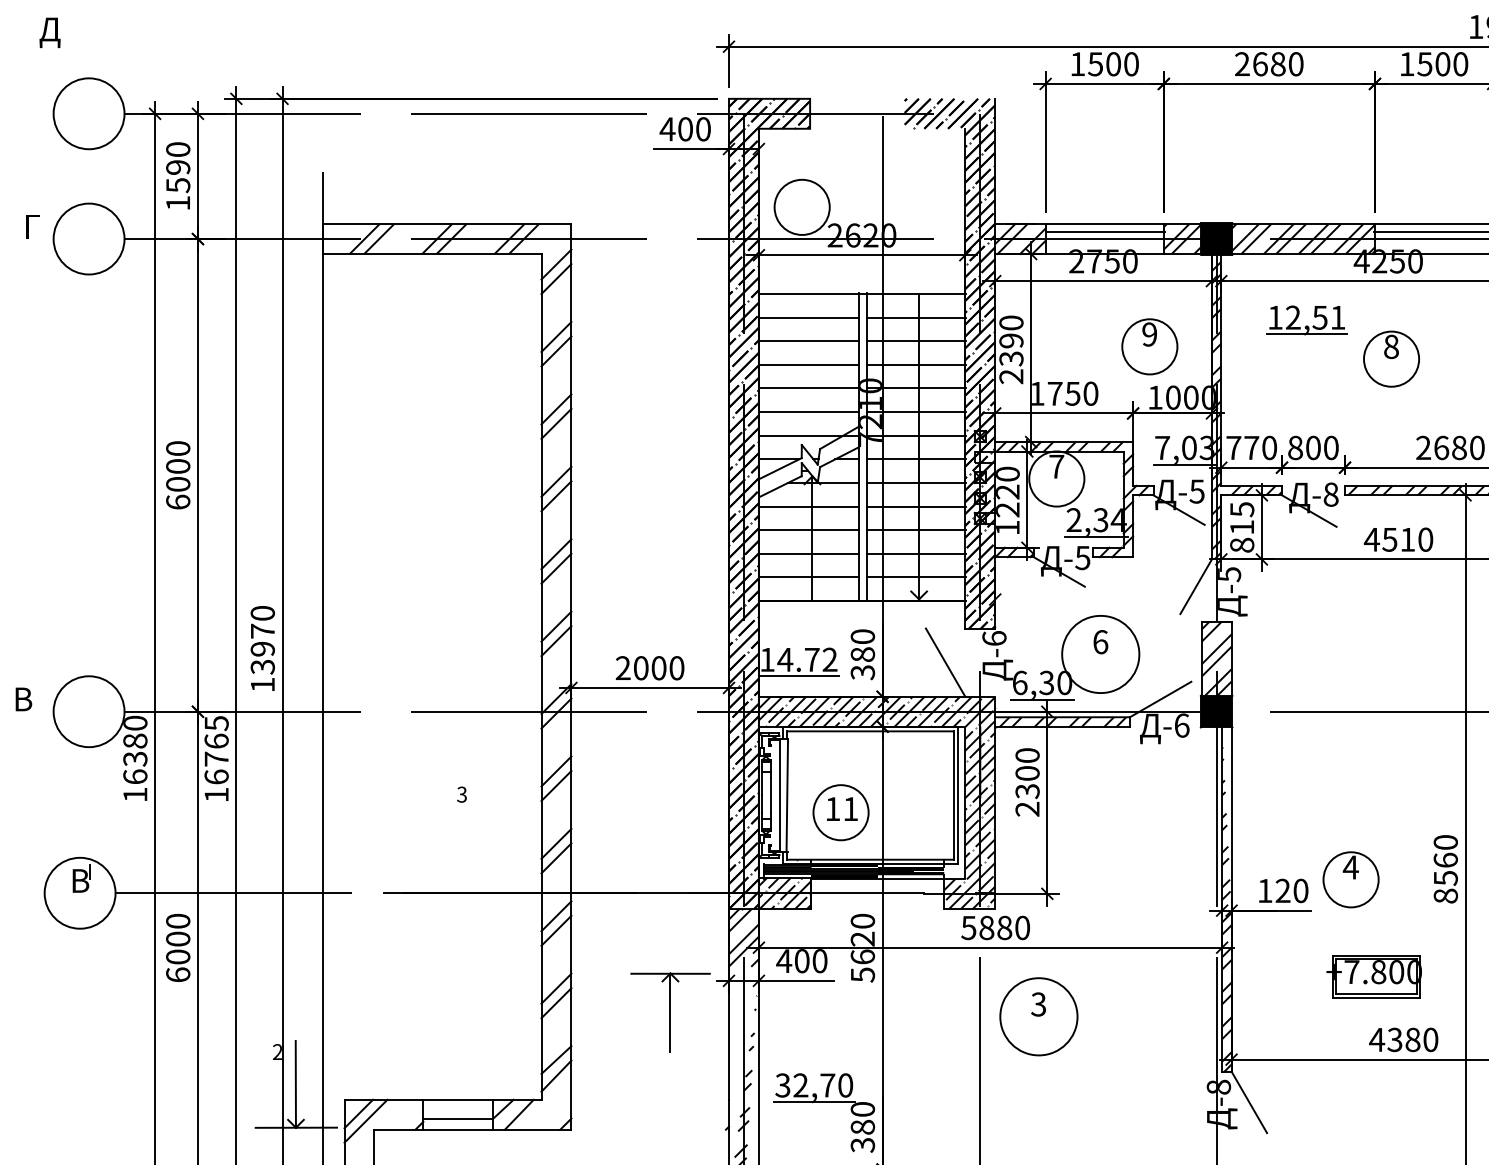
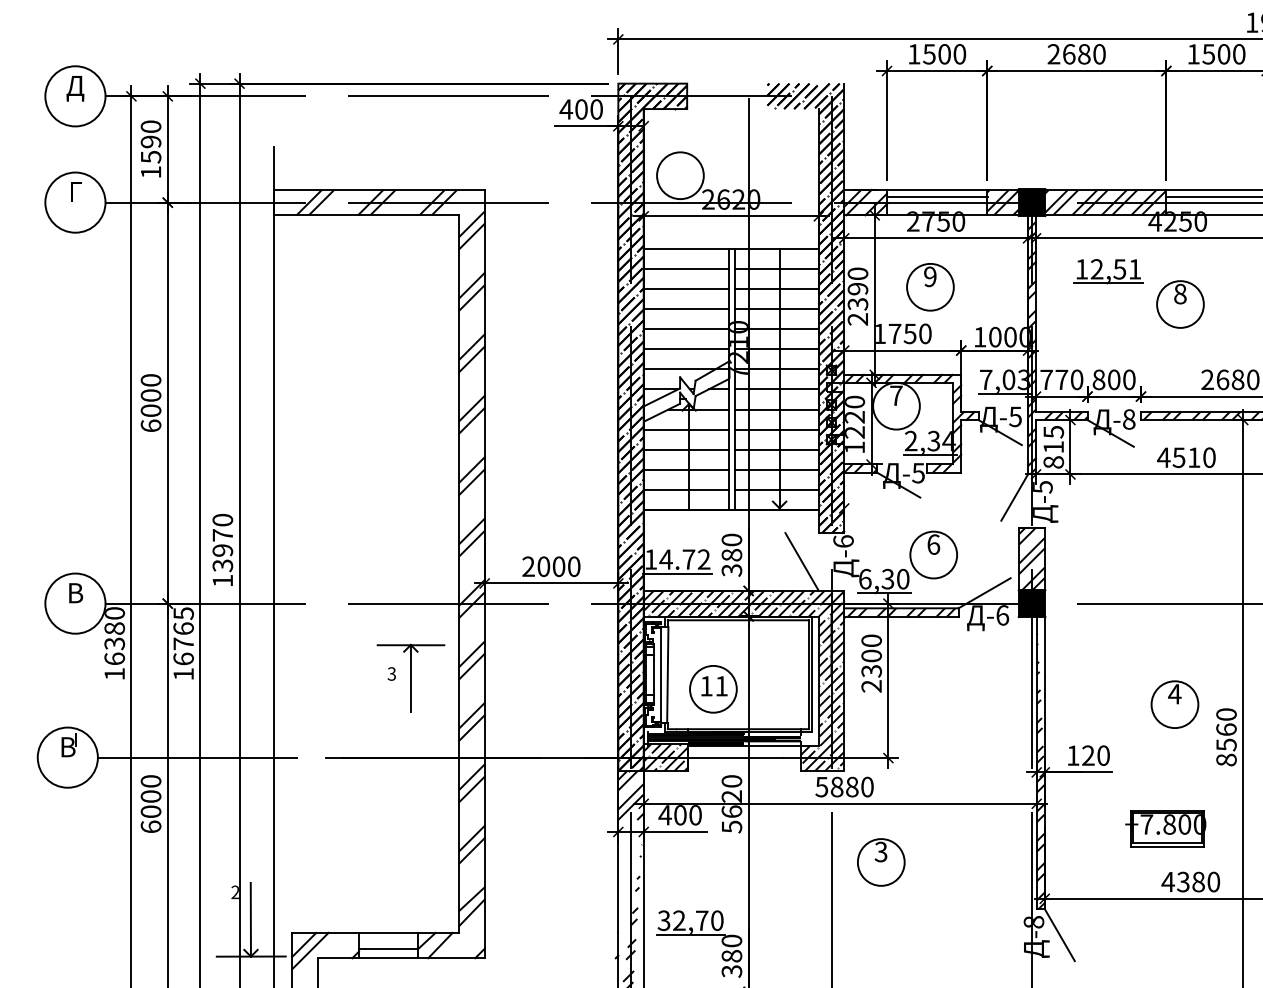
text: (49, 32) -> (74, 88), moved
text: (32, 226) -> (75, 191), moved
part: (1149, 346) -> (930, 286), moved
circle: (1100, 654) -> (933, 555), size x0.71
text: (23, 699) -> (75, 593), moved
part: (1350, 879) -> (1174, 704), moved
part: (670, 1012) -> (410, 678), moved
circle: (1038, 1016) -> (880, 862), size x0.71

